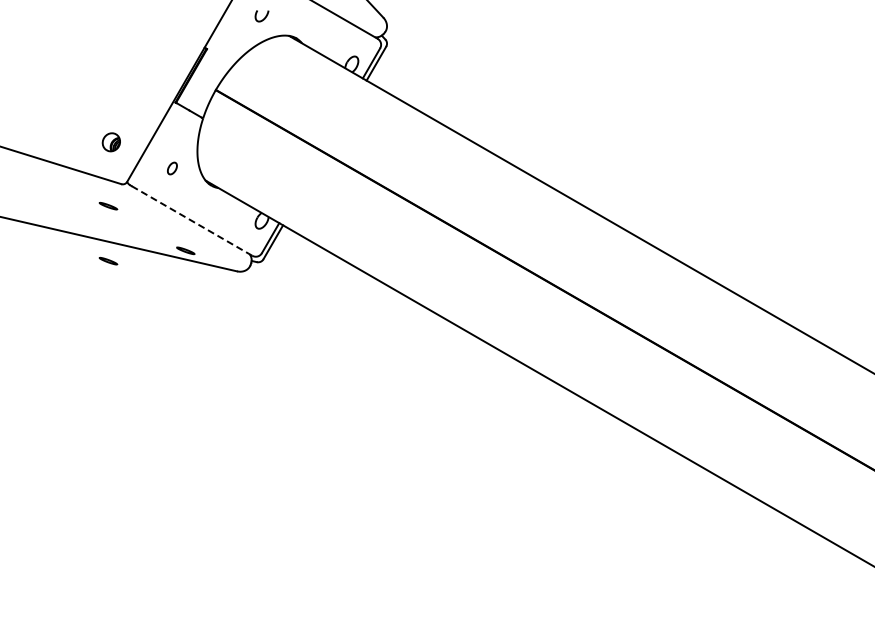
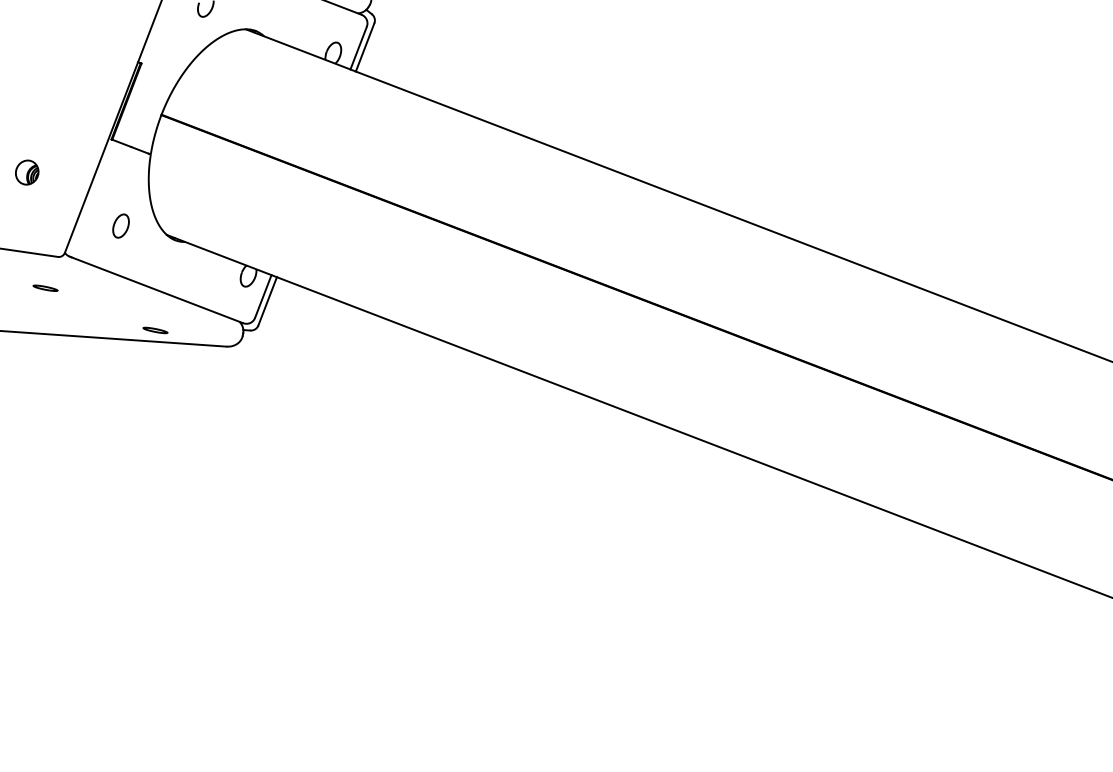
part: (110, 142) -> (26, 173), moved
part: (172, 168) -> (121, 226), size x1.43
line: (191, 220) -> (156, 289), dashed -> solid
part: (108, 261) -> (57, 360), removed

